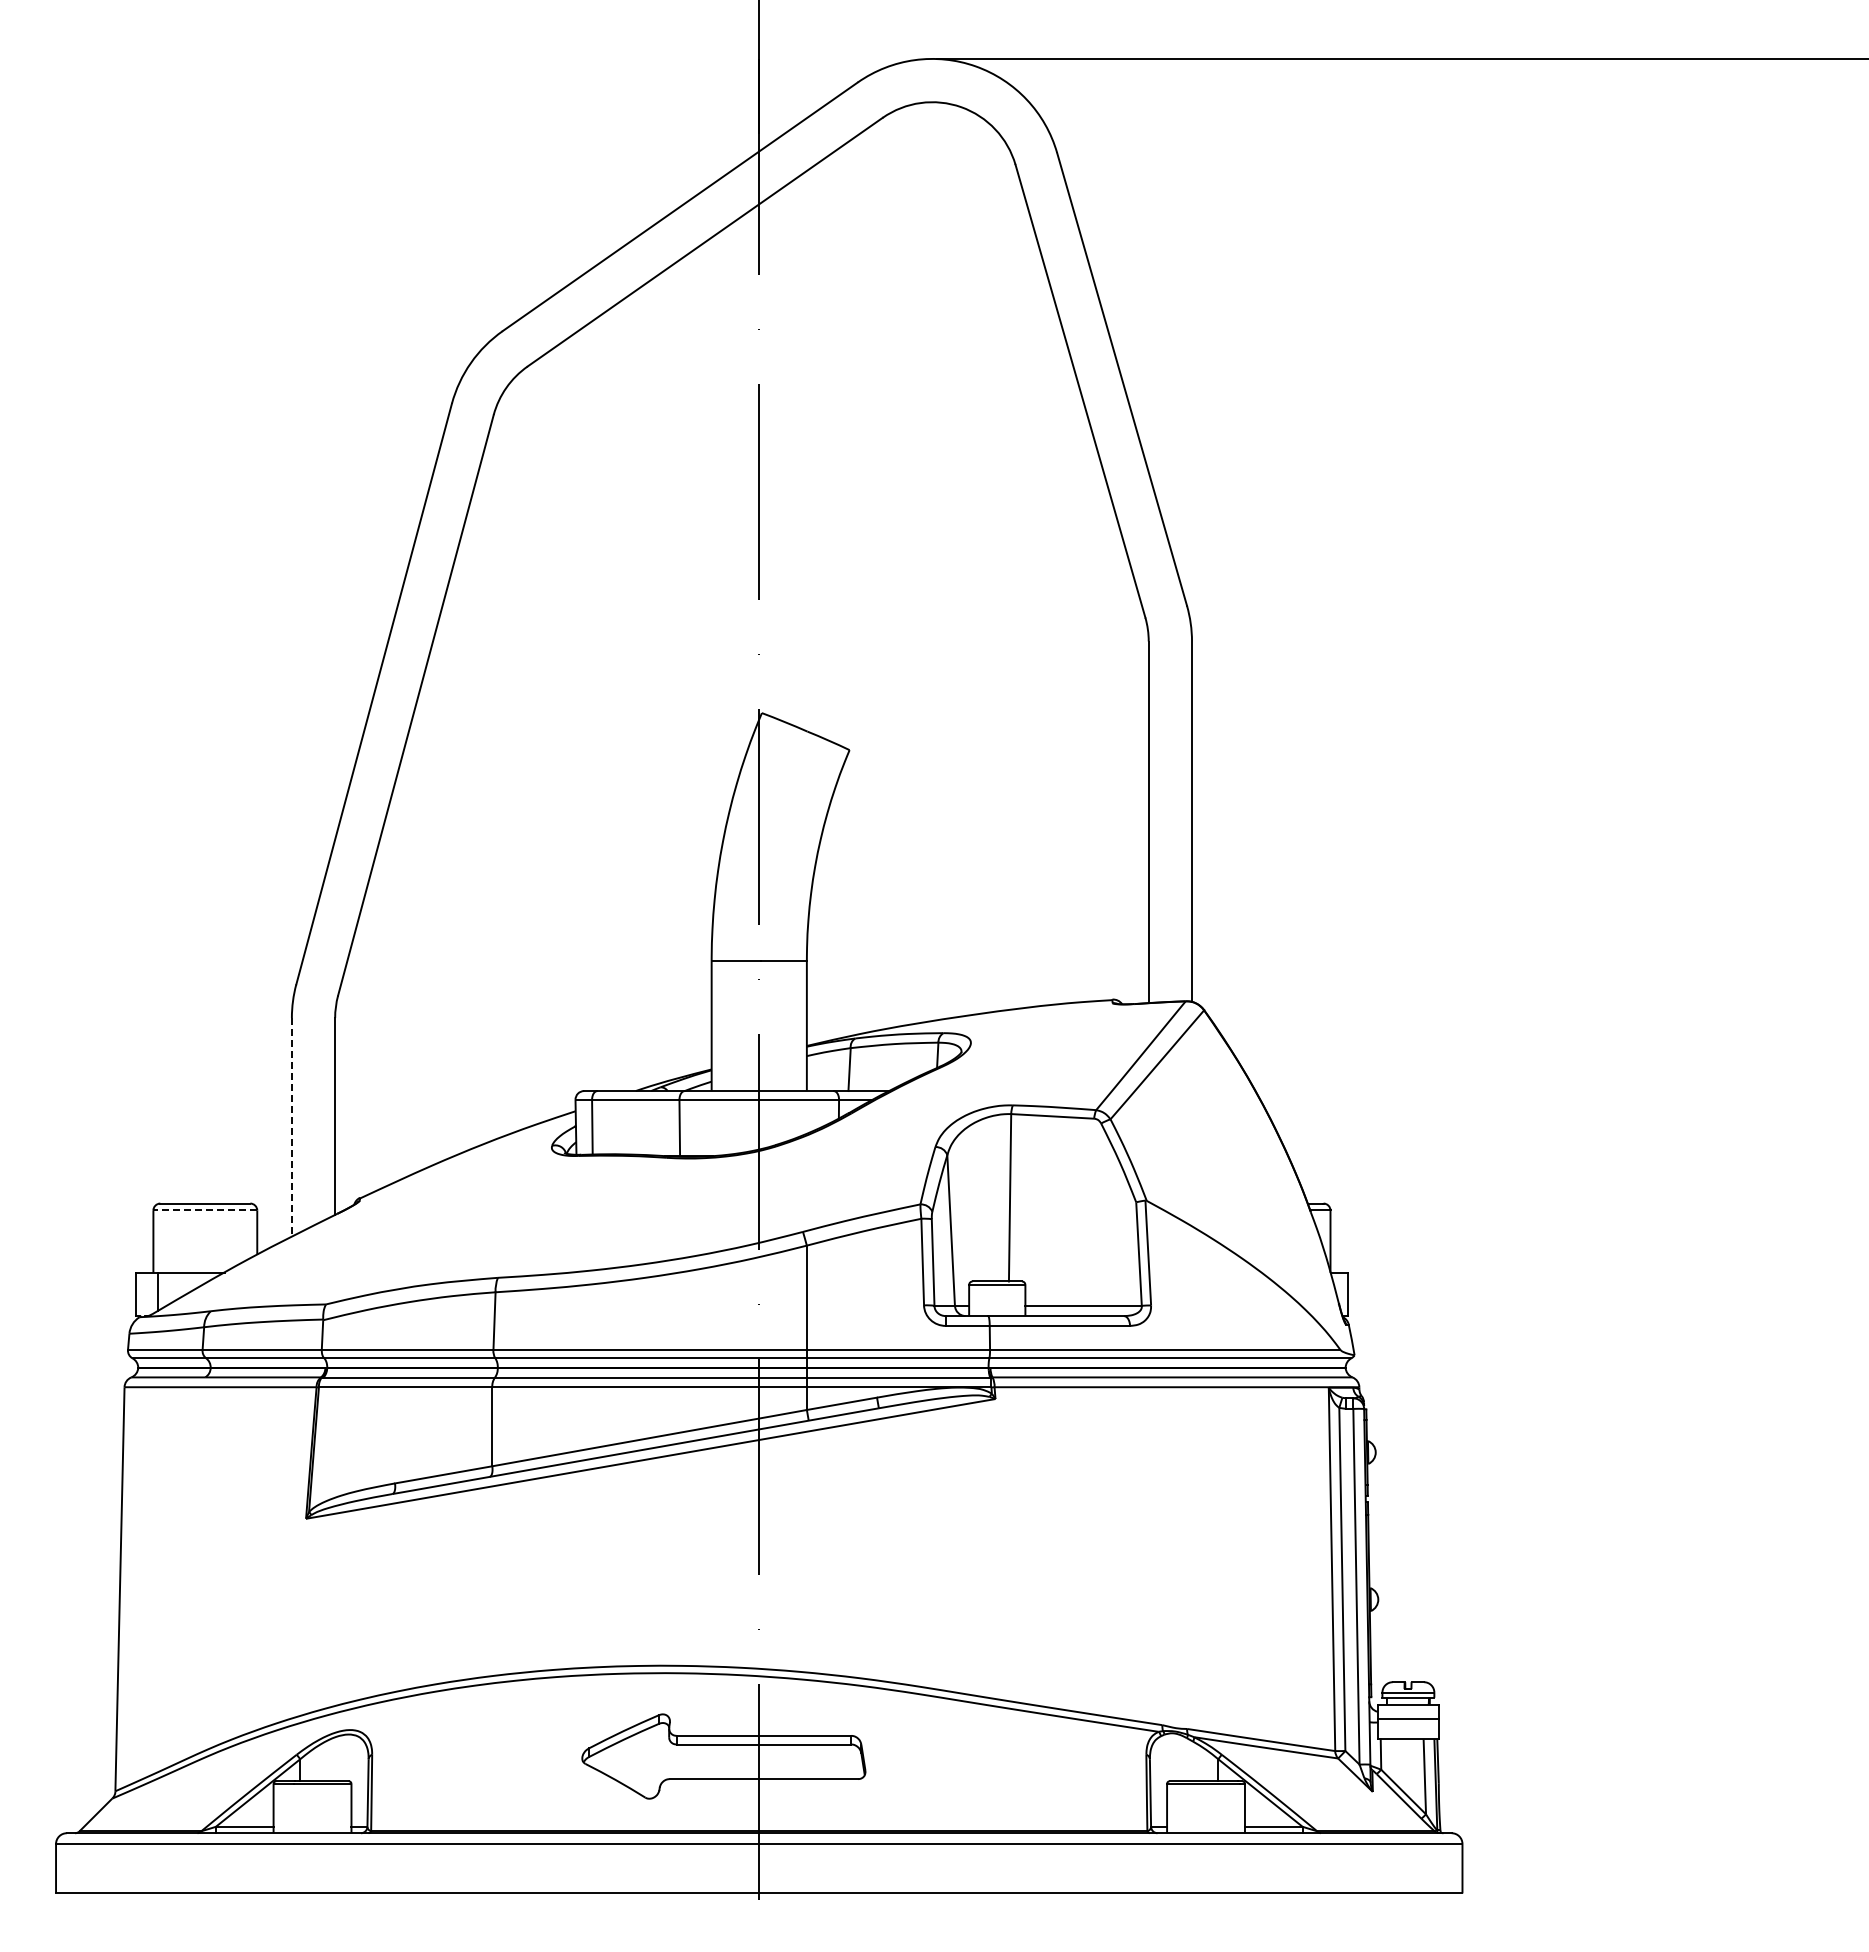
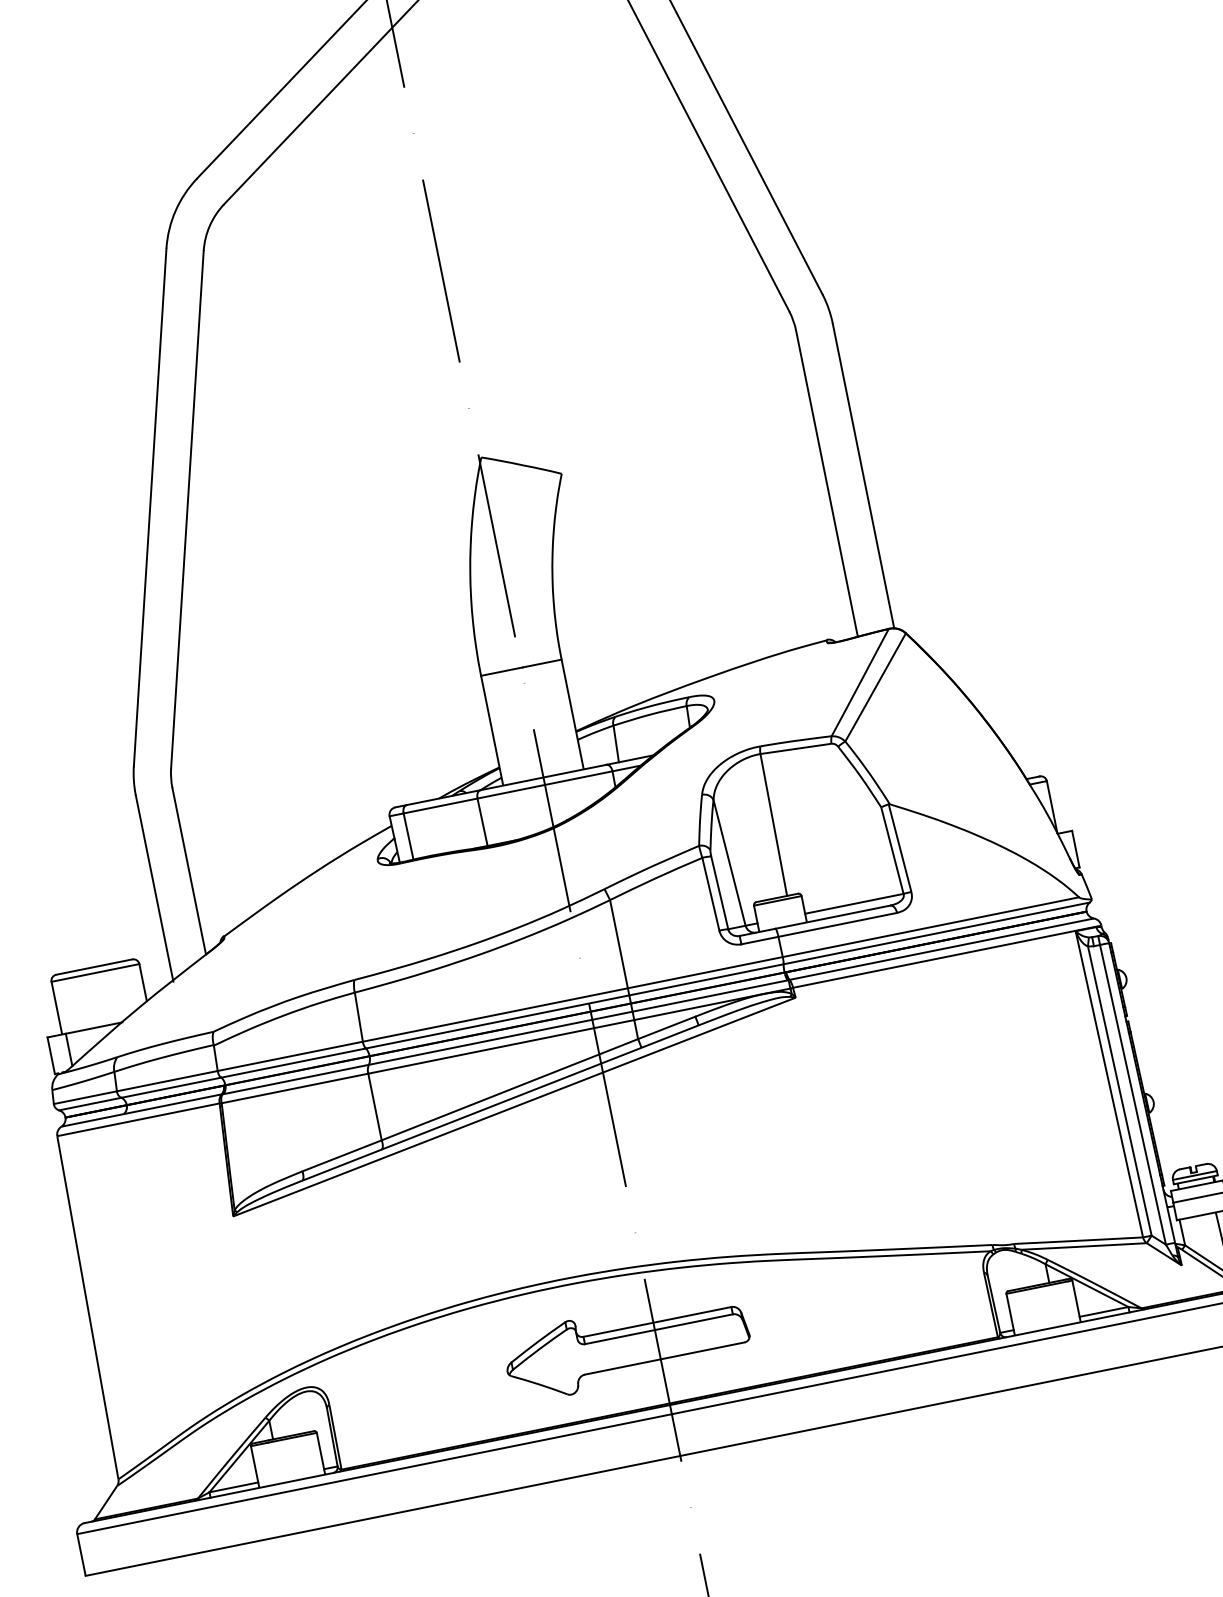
line: (291, 1128) -> (154, 888), dashed -> solid
line: (205, 1210) -> (95, 972), dashed -> solid

